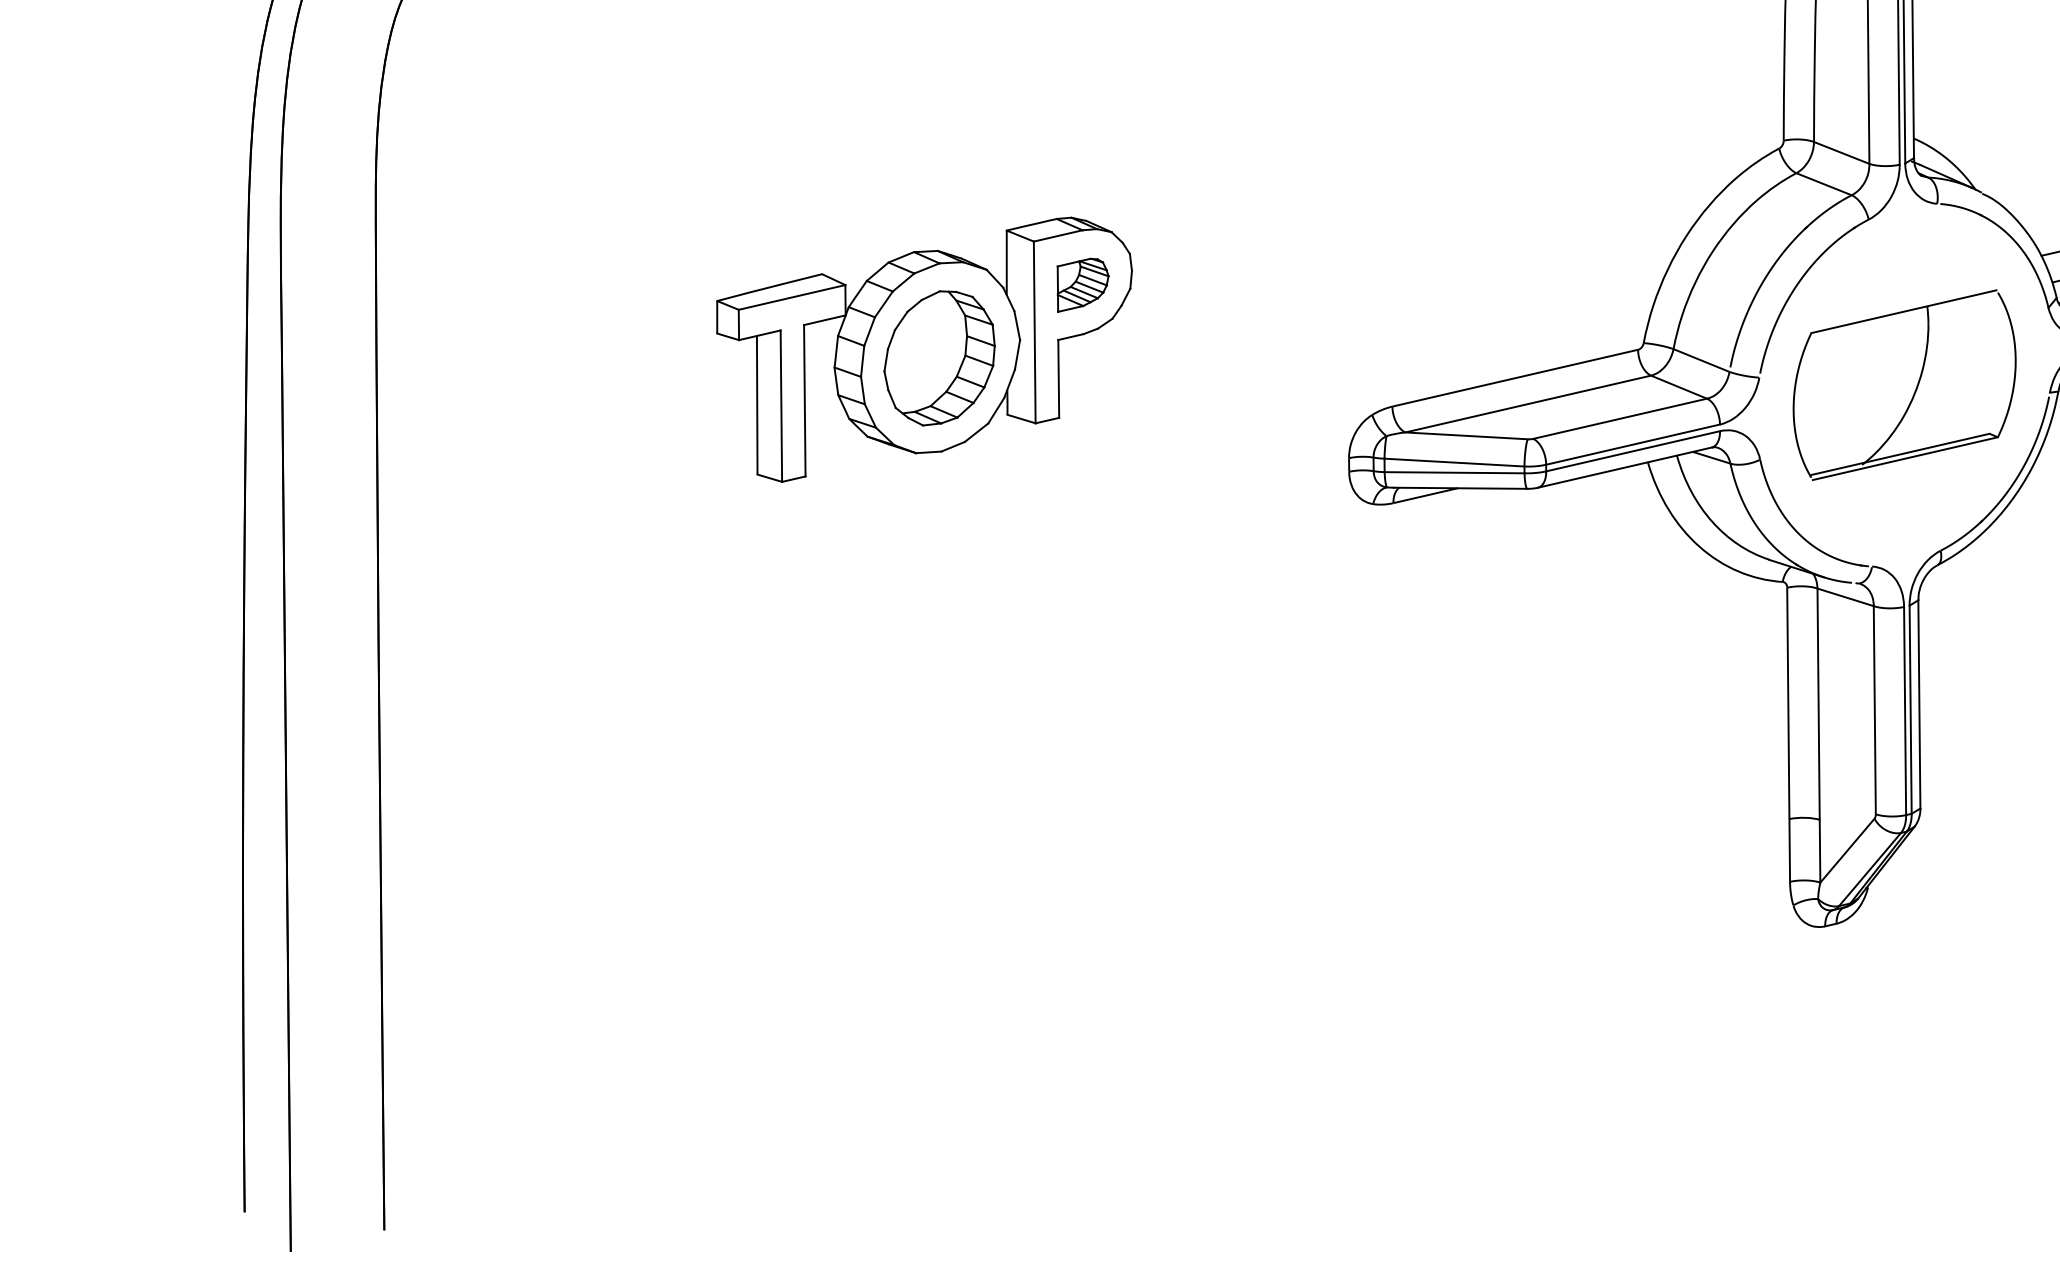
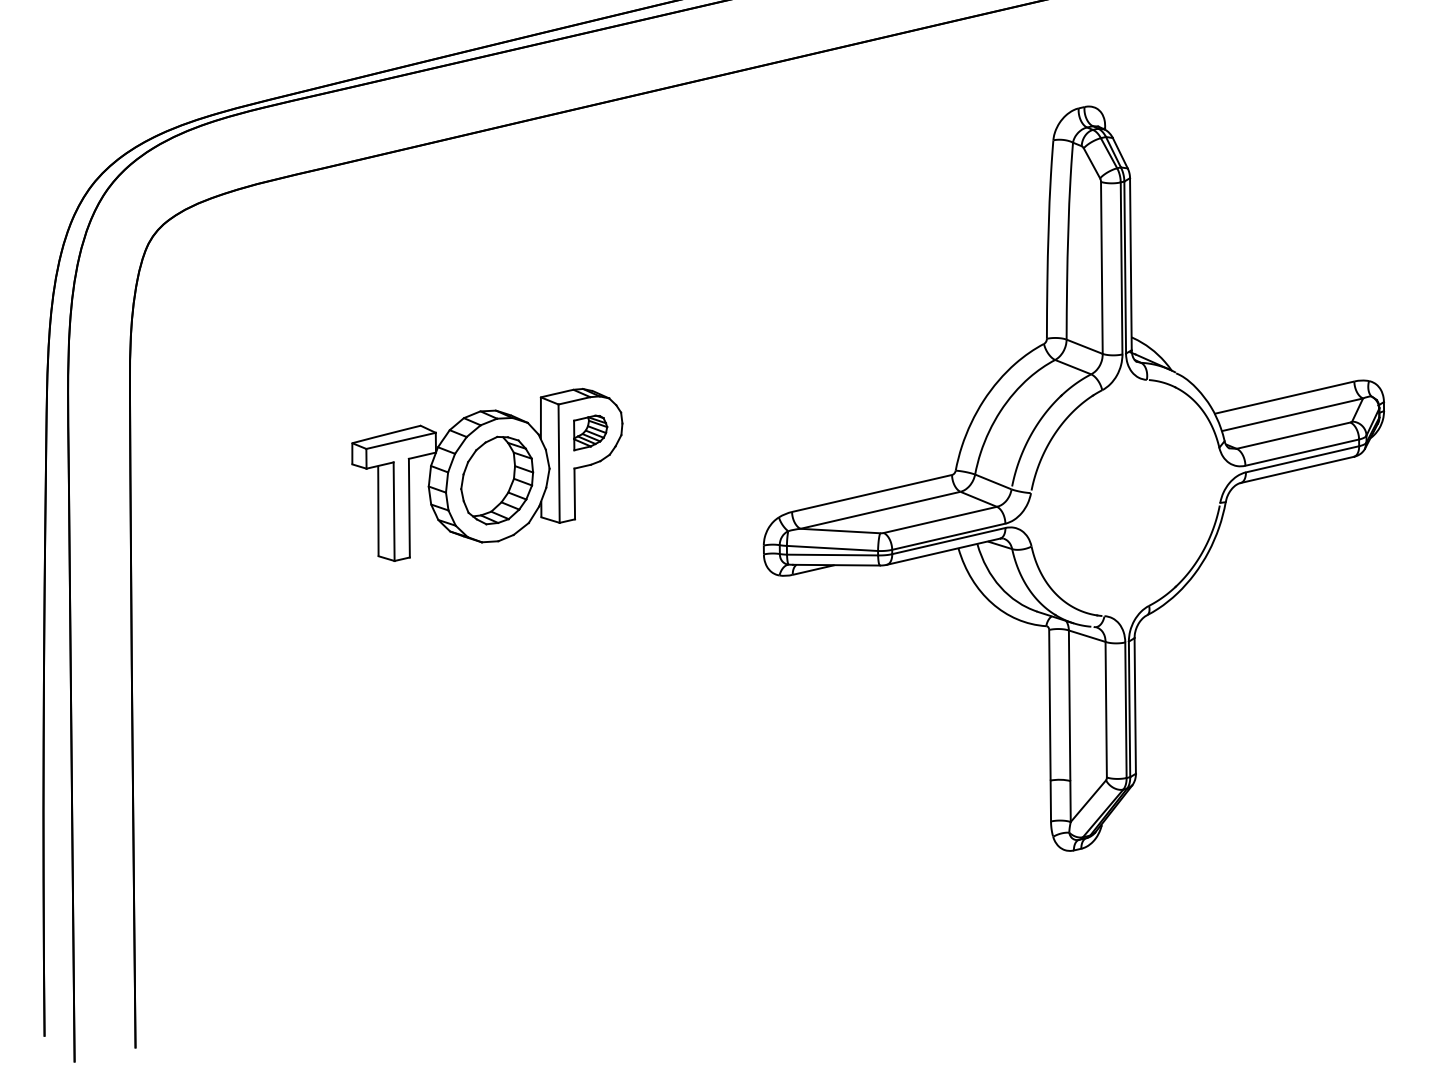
part: (1904, 384) -> (1125, 497), removed

